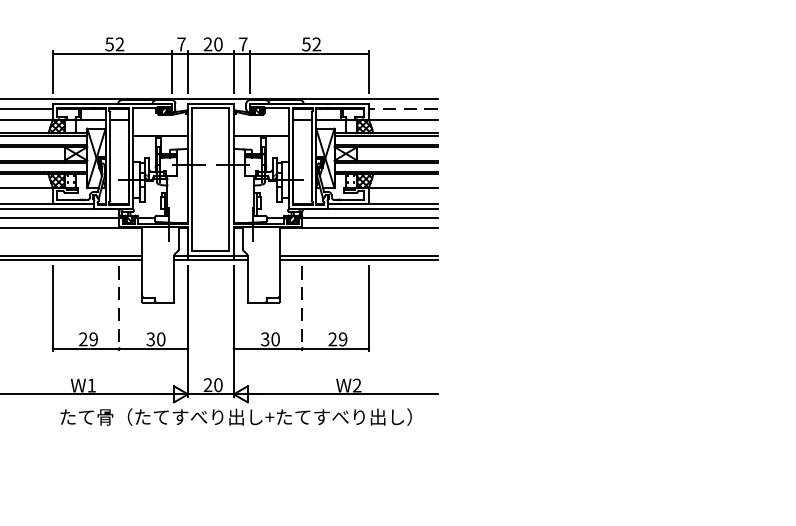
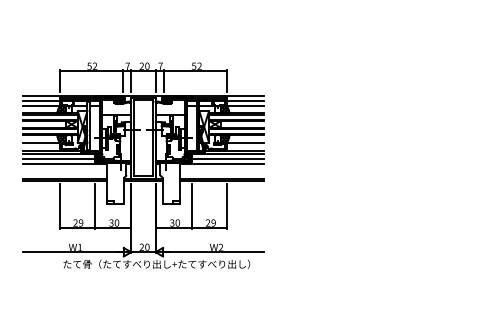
line: (403, 108) -> (245, 100), dashed -> solid
line: (118, 310) -> (94, 207), dashed -> solid
line: (303, 310) -> (192, 207), dashed -> solid

